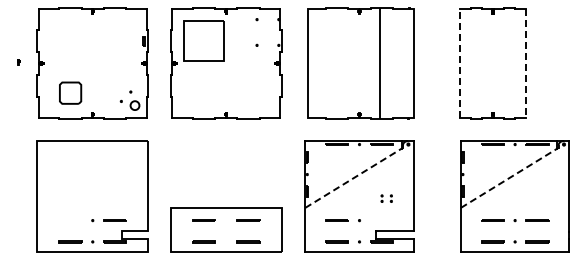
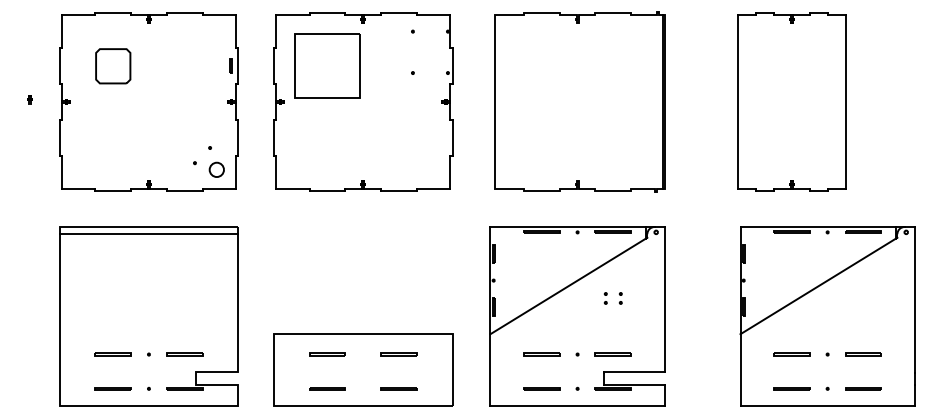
line: (459, 62) -> (738, 100), dashed -> solid
line: (379, 63) -> (662, 102), moved
line: (526, 63) -> (845, 102), dashed -> solid
part: (70, 92) -> (113, 65), moved
line: (92, 145) -> (148, 233), added
line: (354, 177) -> (569, 285), dashed -> solid
line: (510, 177) -> (820, 285), dashed -> solid
part: (386, 198) -> (612, 298), moved
line: (70, 220) -> (113, 354), added
line: (381, 220) -> (612, 354), added

